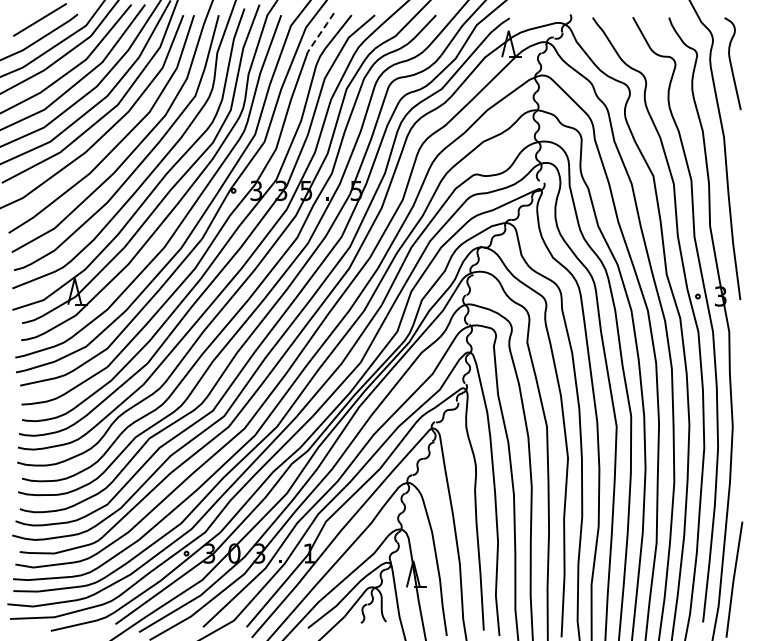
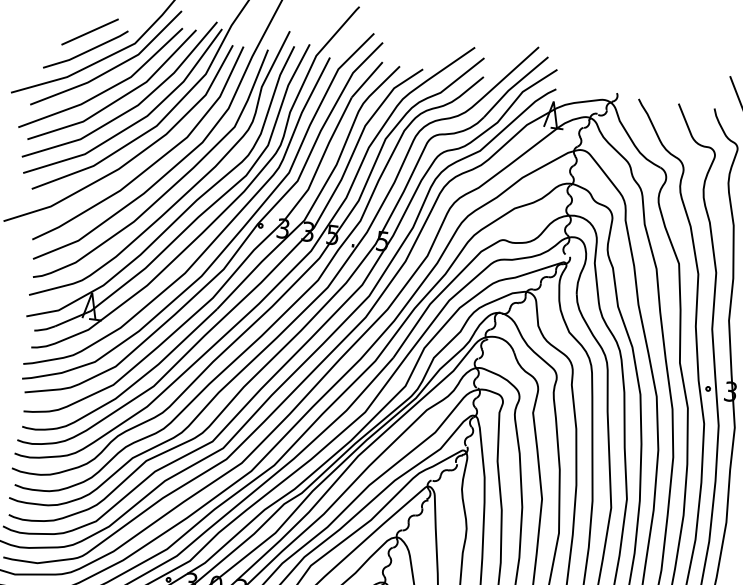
line: (320, 32) -> (366, 79), dashed -> solid

